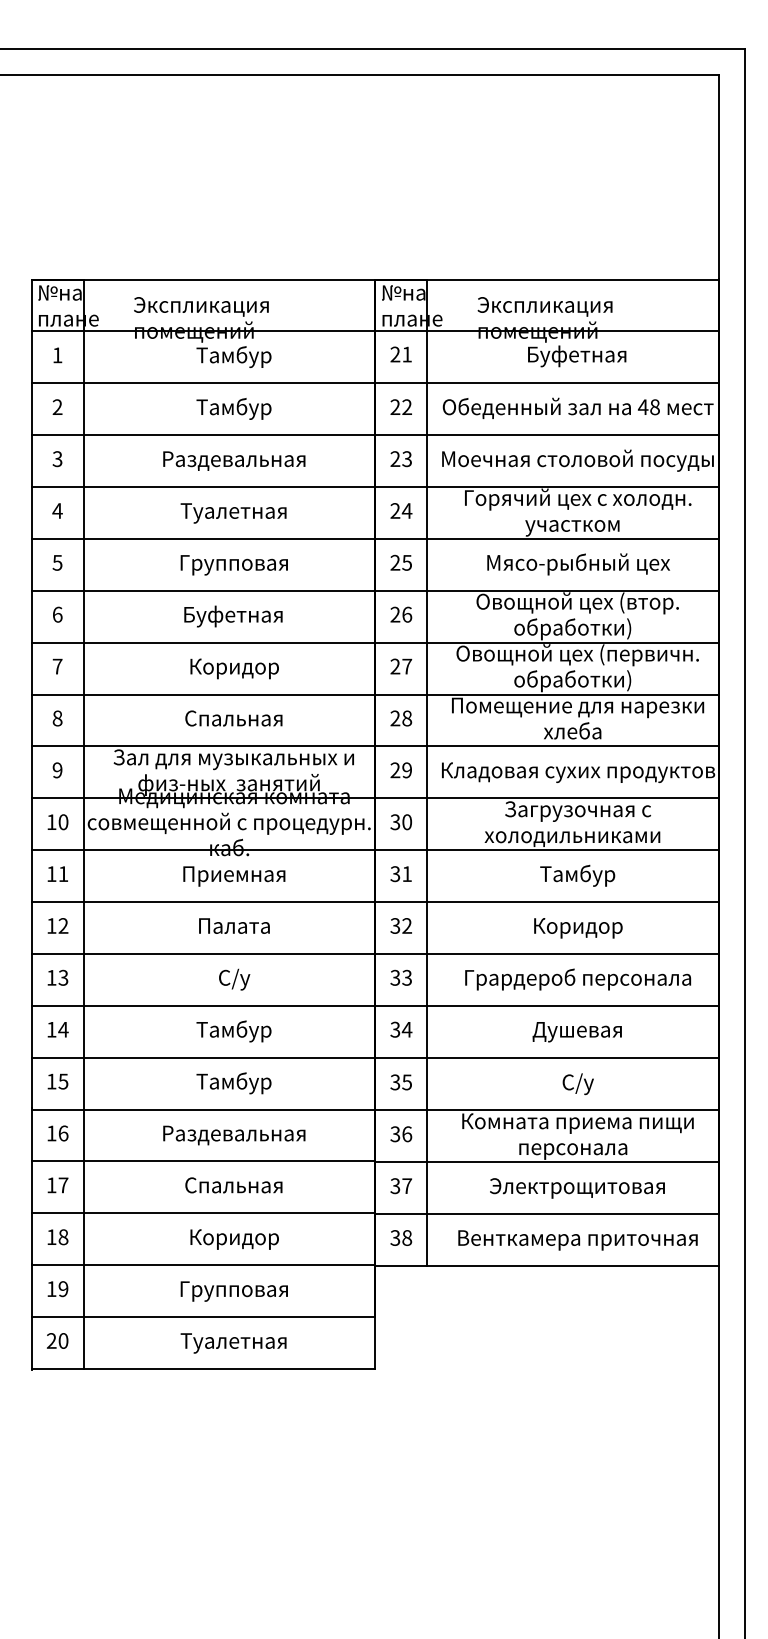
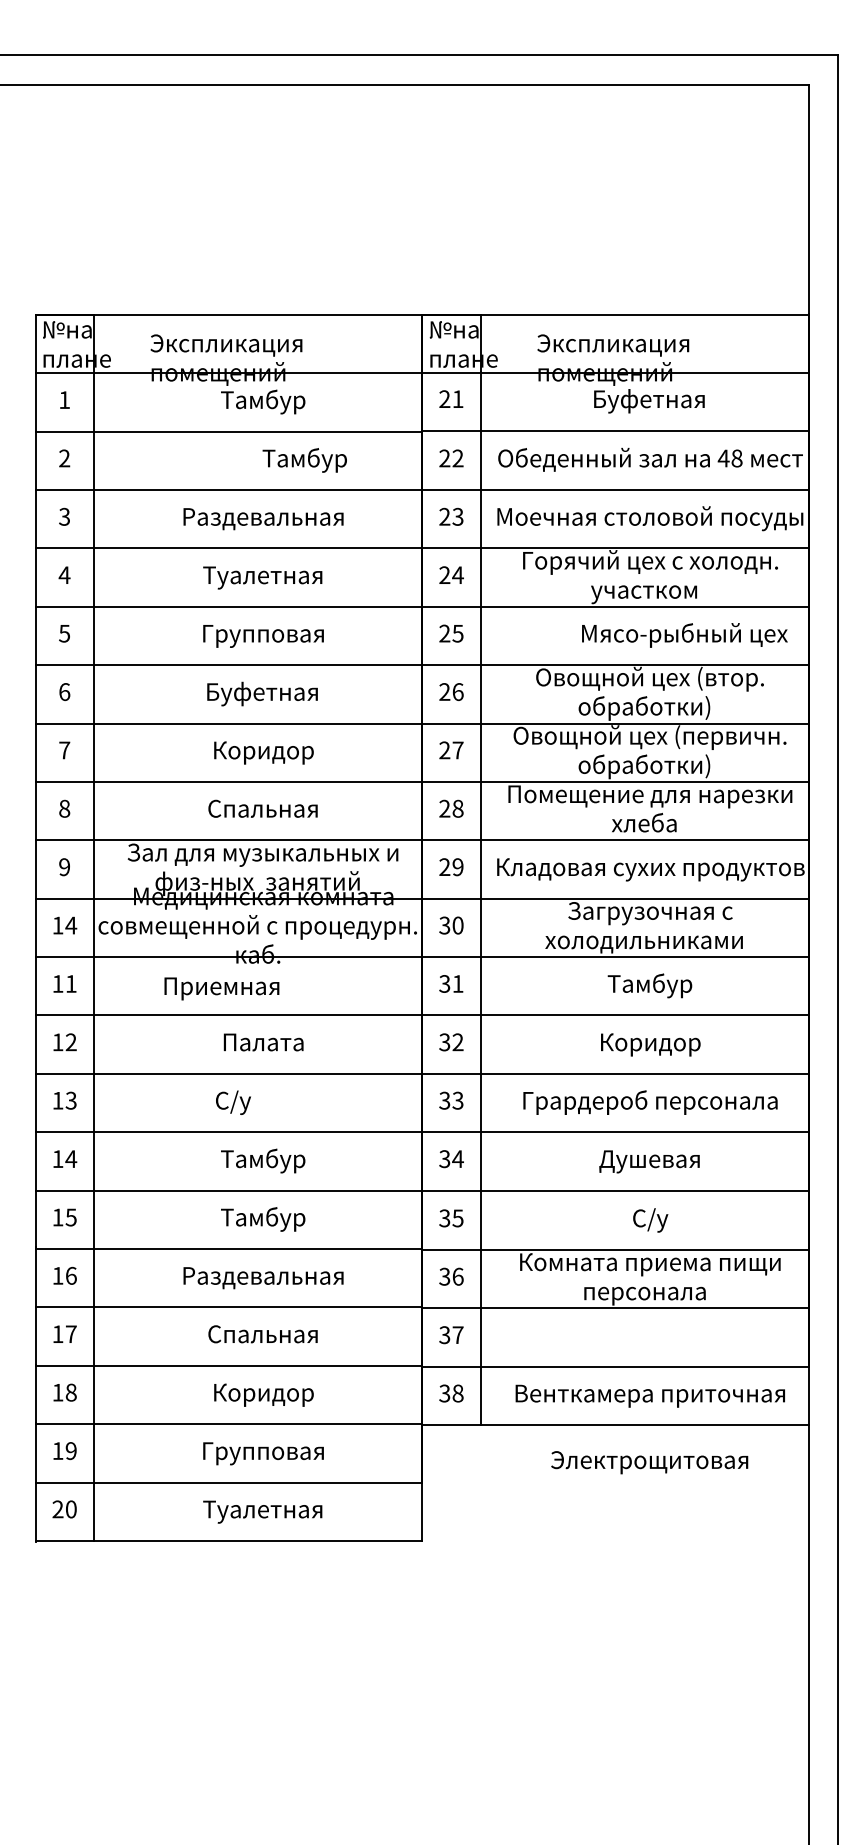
text: (233, 408) -> (304, 459), moved
text: (578, 564) -> (684, 635), moved
text: (63, 822) -> (71, 925), 10 -> 14
text: (234, 876) -> (222, 988), moved
text: (234, 979) -> (233, 1102), moved
text: (577, 1188) -> (649, 1462), moved

